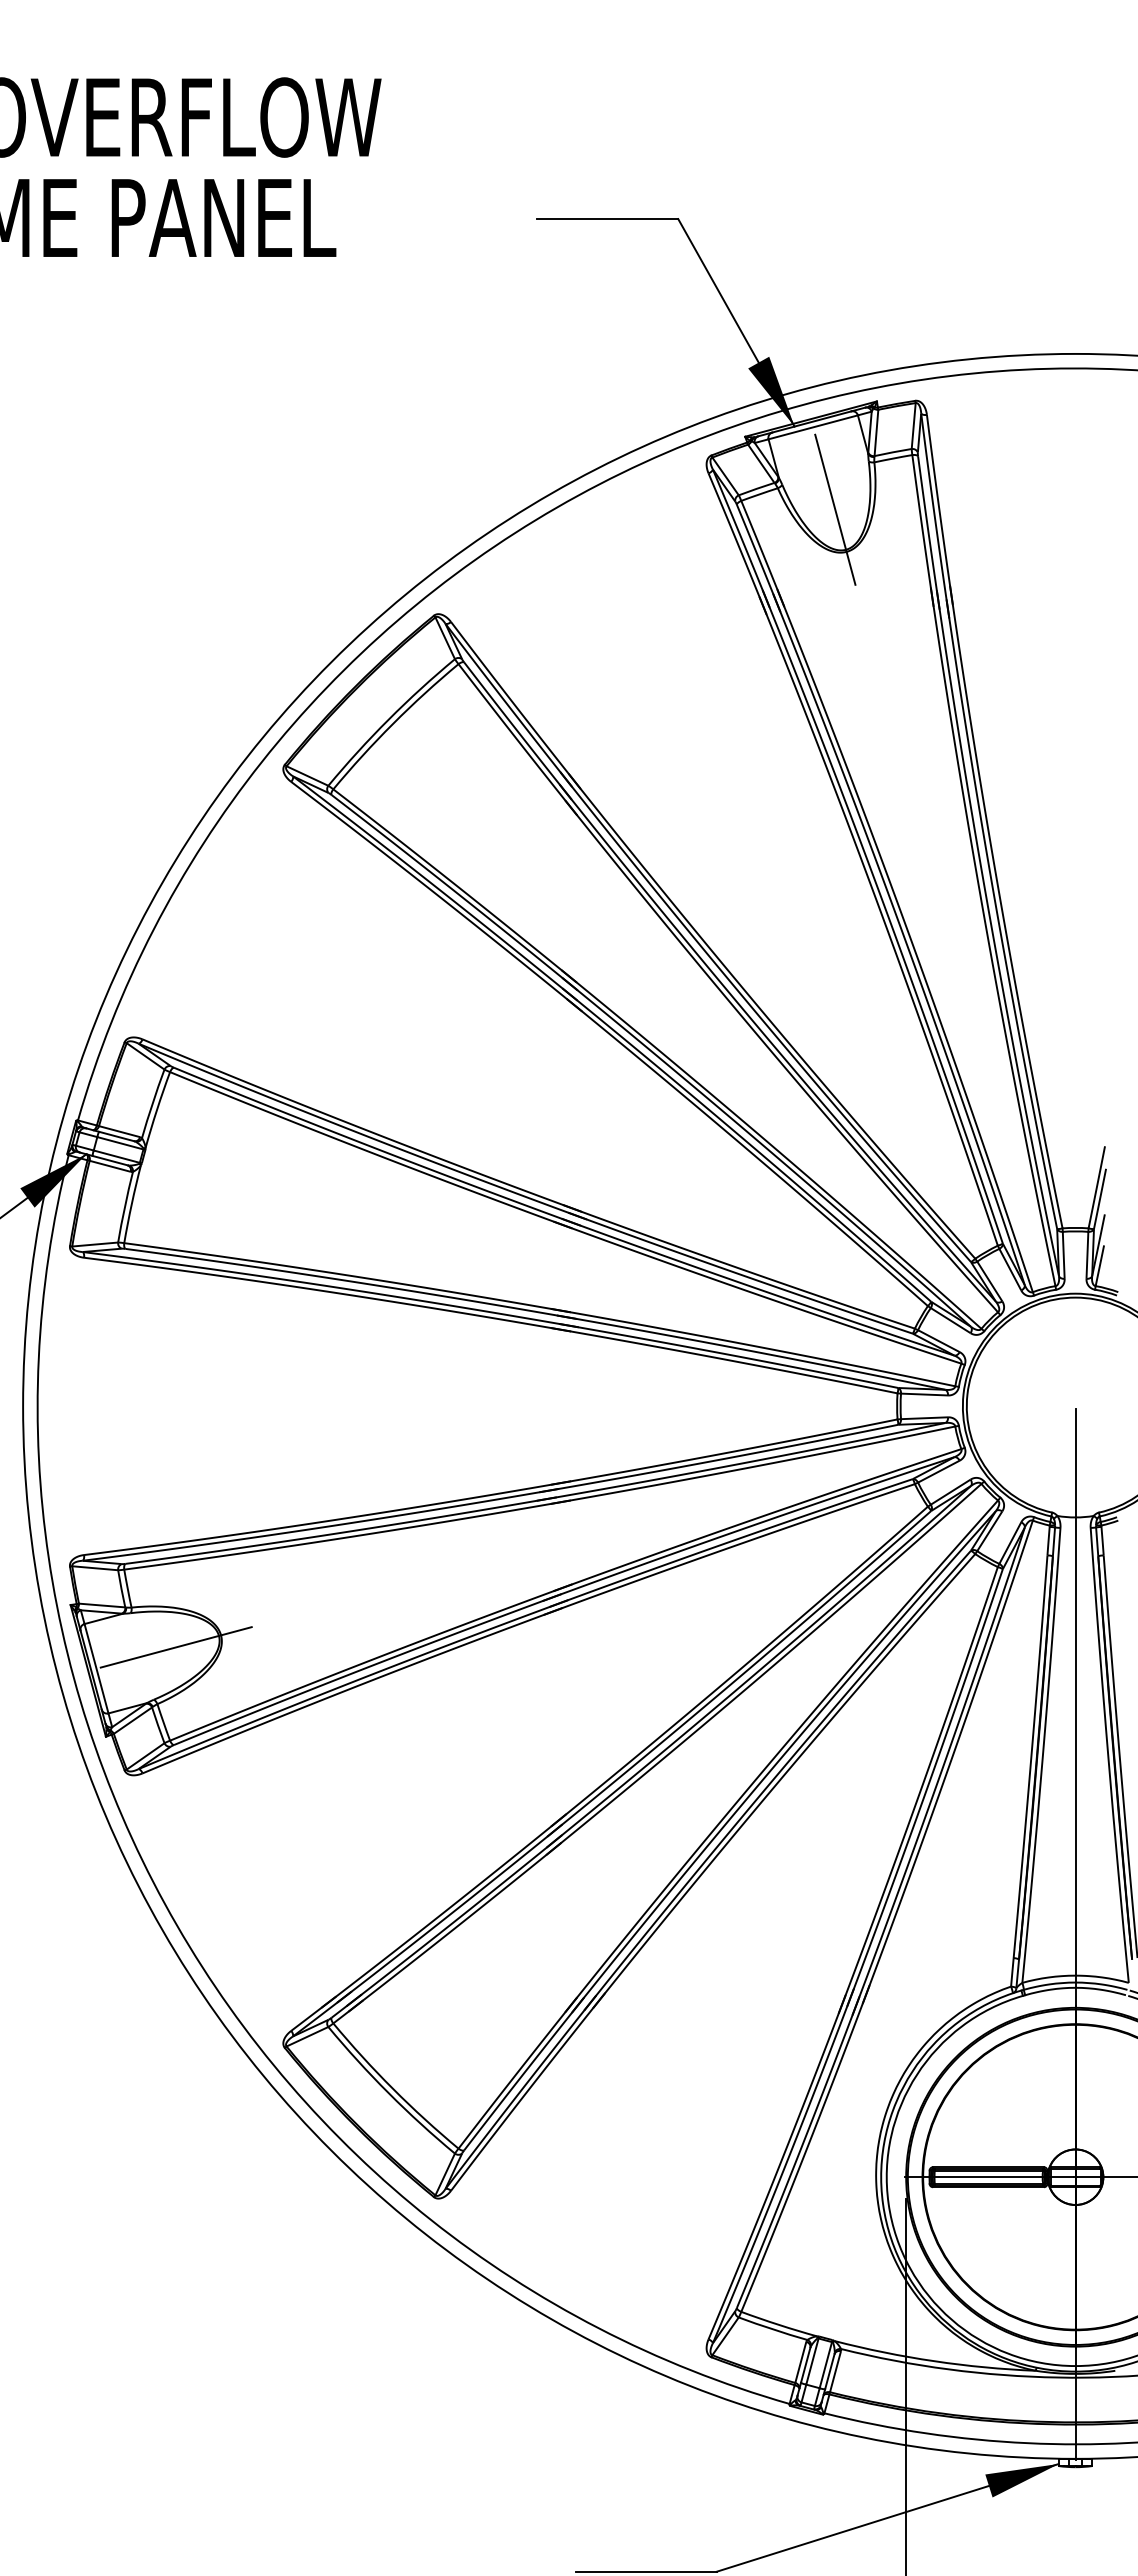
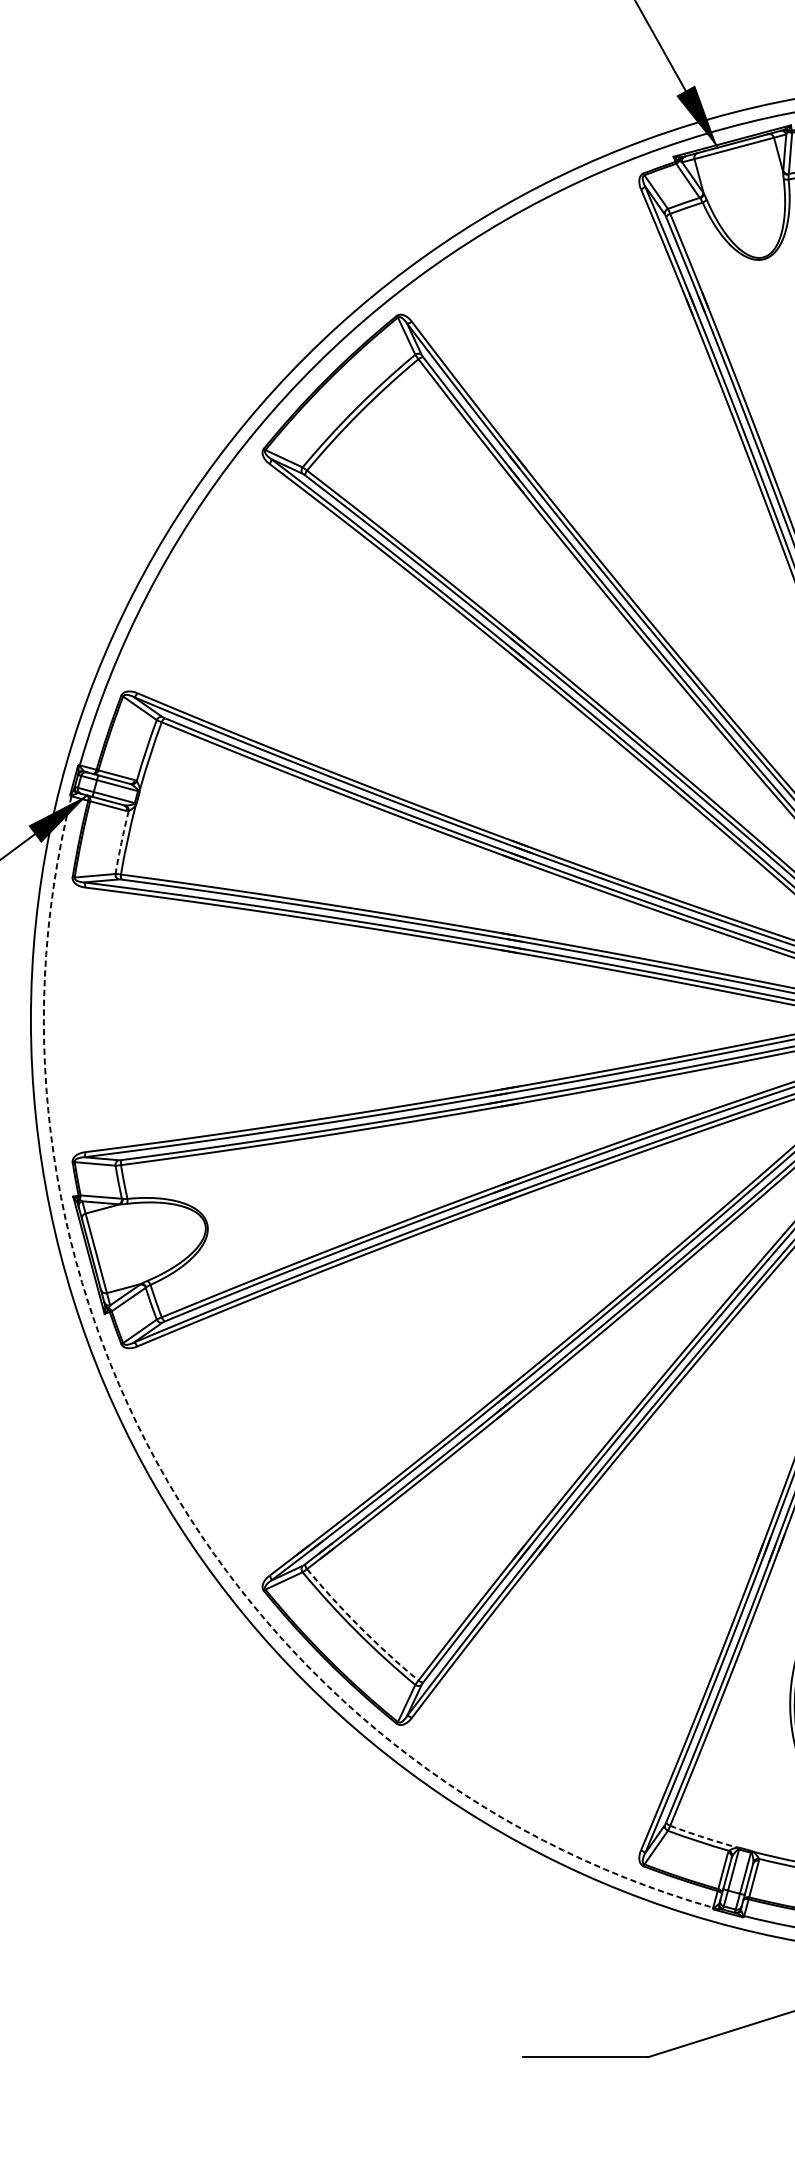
line: (835, 509) -> (754, 221), removed
arc: (124, 1207) -> (121, 842), solid -> dashed
line: (175, 1647) -> (166, 1234), removed
arc: (176, 1925) -> (167, 1481), solid -> dashed
arc: (393, 2088) -> (360, 1626), solid -> dashed
arc: (778, 2324) -> (703, 1837), solid -> dashed

